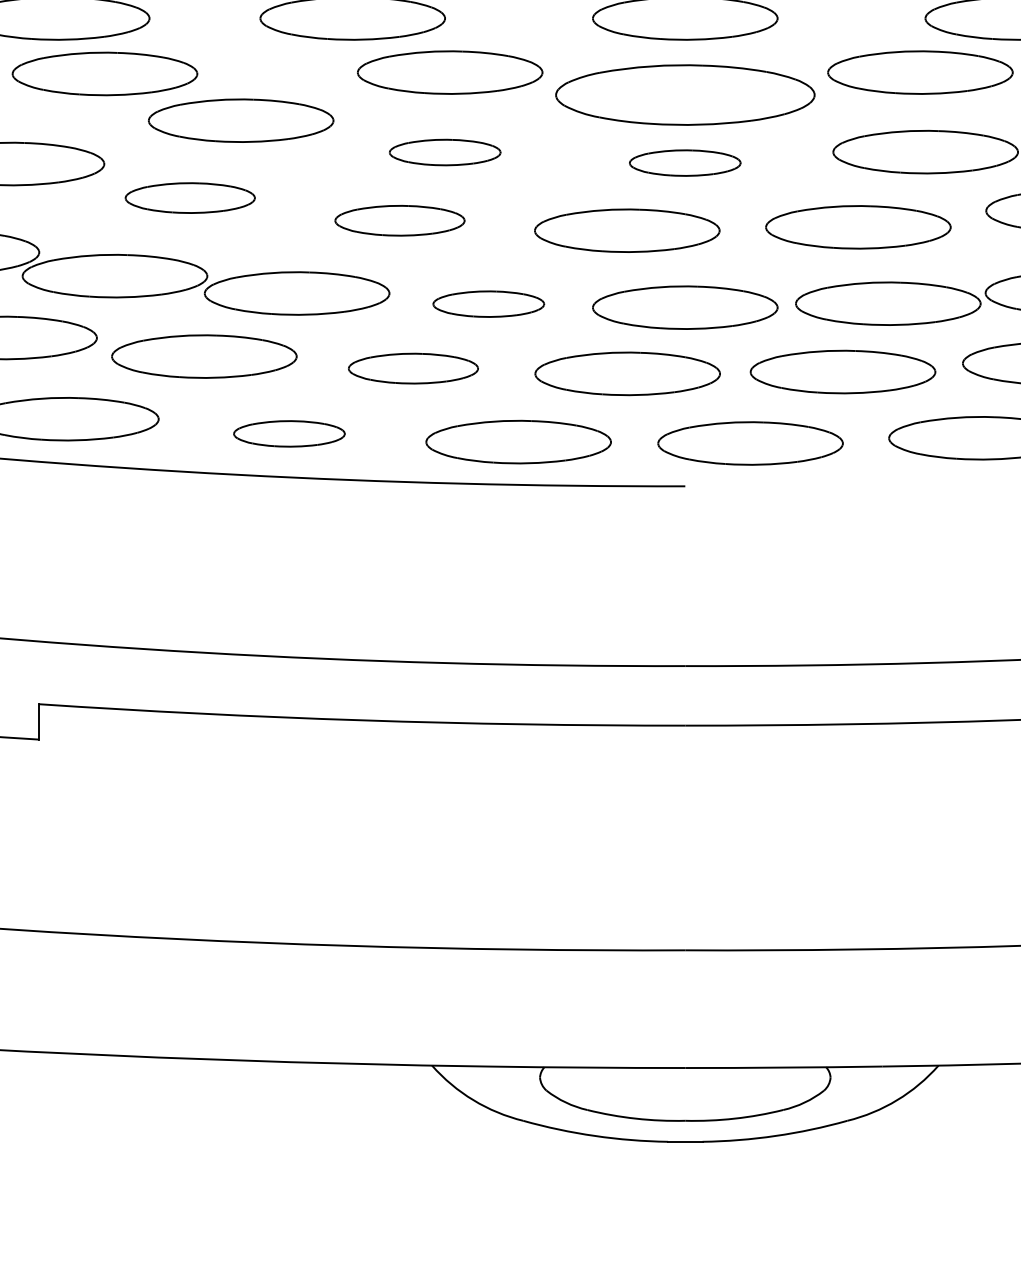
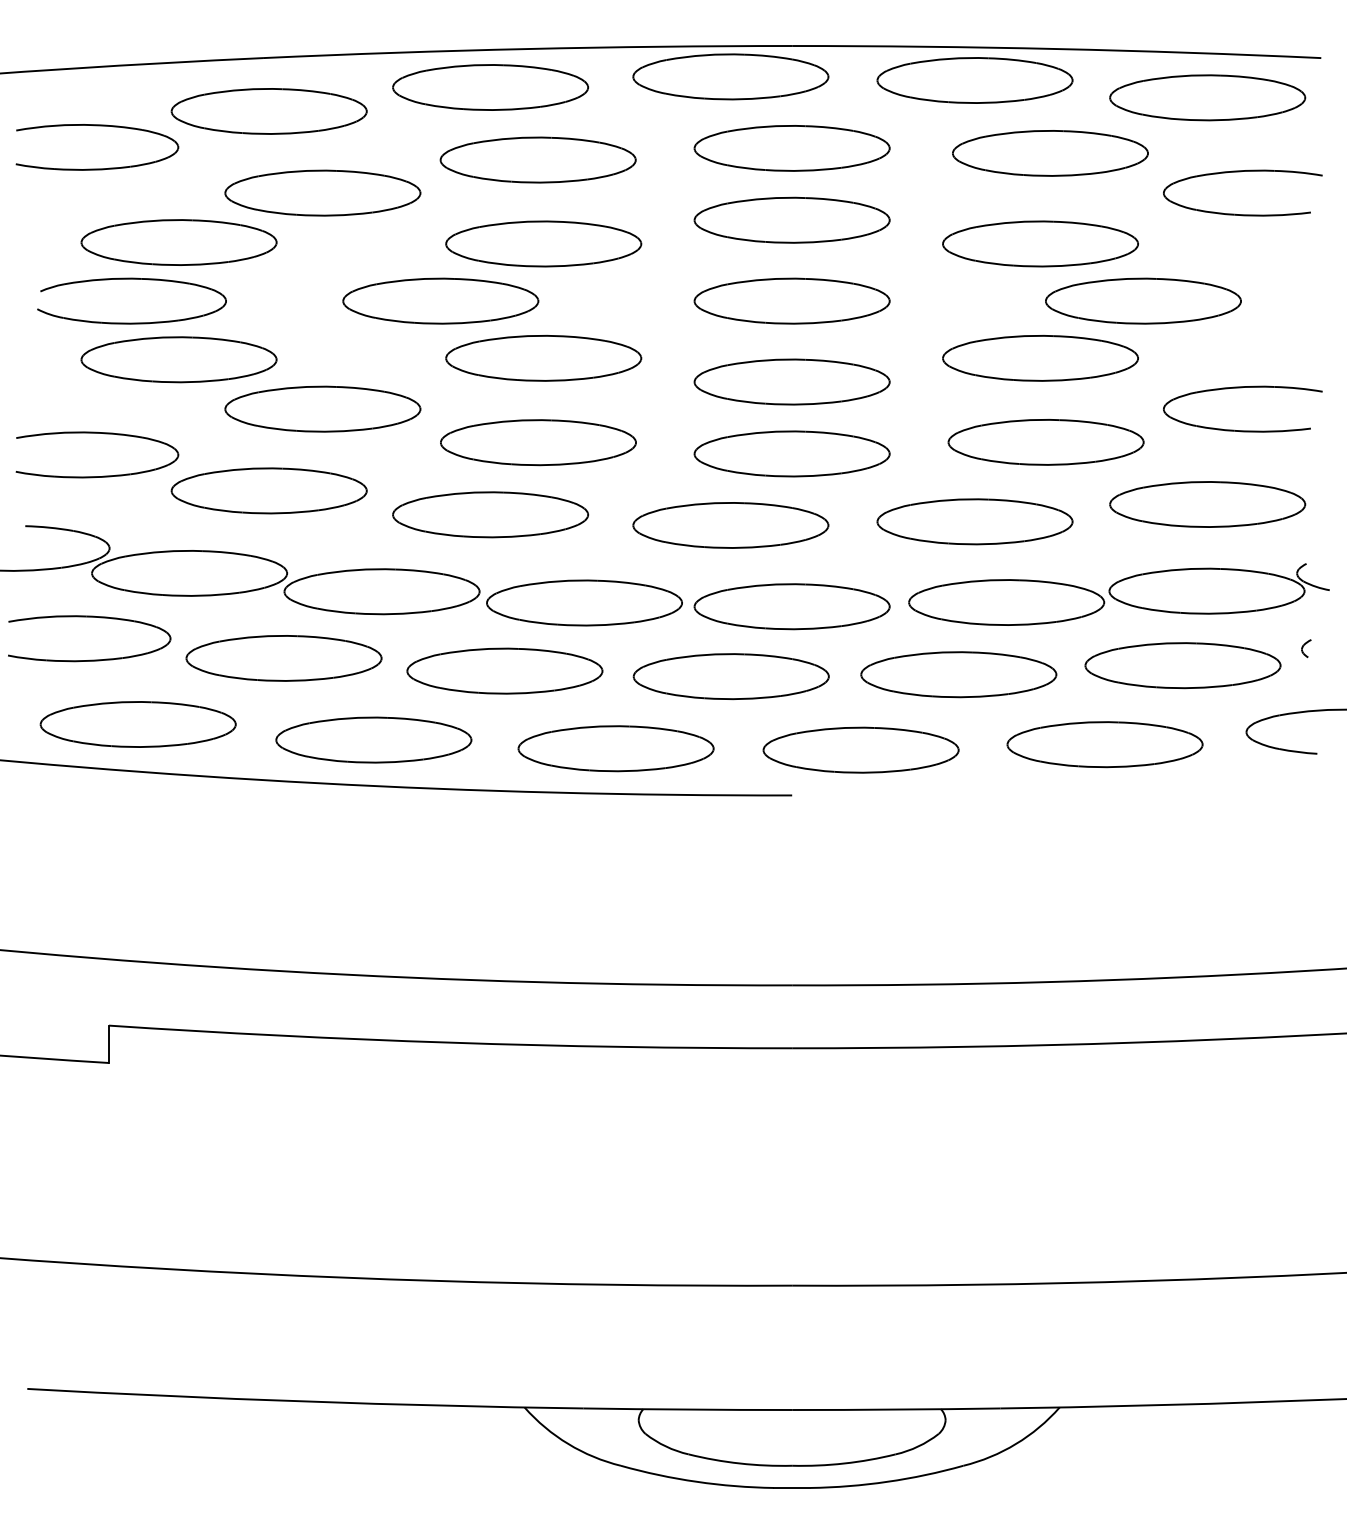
part: (684, 94) -> (791, 381), size x0.71
part: (445, 152) -> (538, 442), size x1.67
part: (684, 162) -> (791, 453), size x1.67
part: (189, 197) -> (268, 490), size x1.43
part: (399, 220) -> (490, 514), size x1.43
part: (488, 303) -> (584, 602), size x1.67
part: (413, 368) -> (504, 670), size x1.43
part: (289, 433) -> (373, 739), size x1.67

